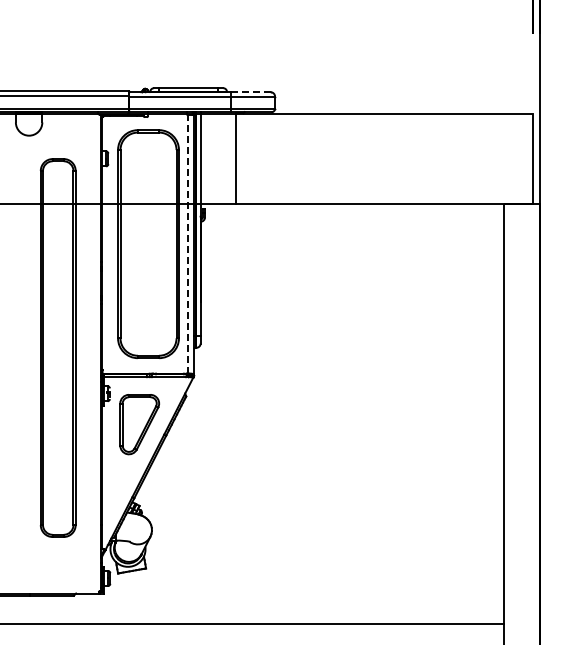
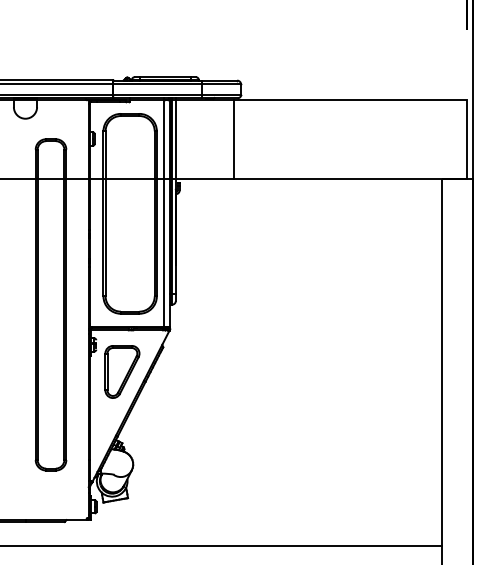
line: (250, 92) -> (219, 80), dashed -> solid
line: (236, 159) -> (234, 139), moved
line: (187, 243) -> (164, 213), dashed -> solid

